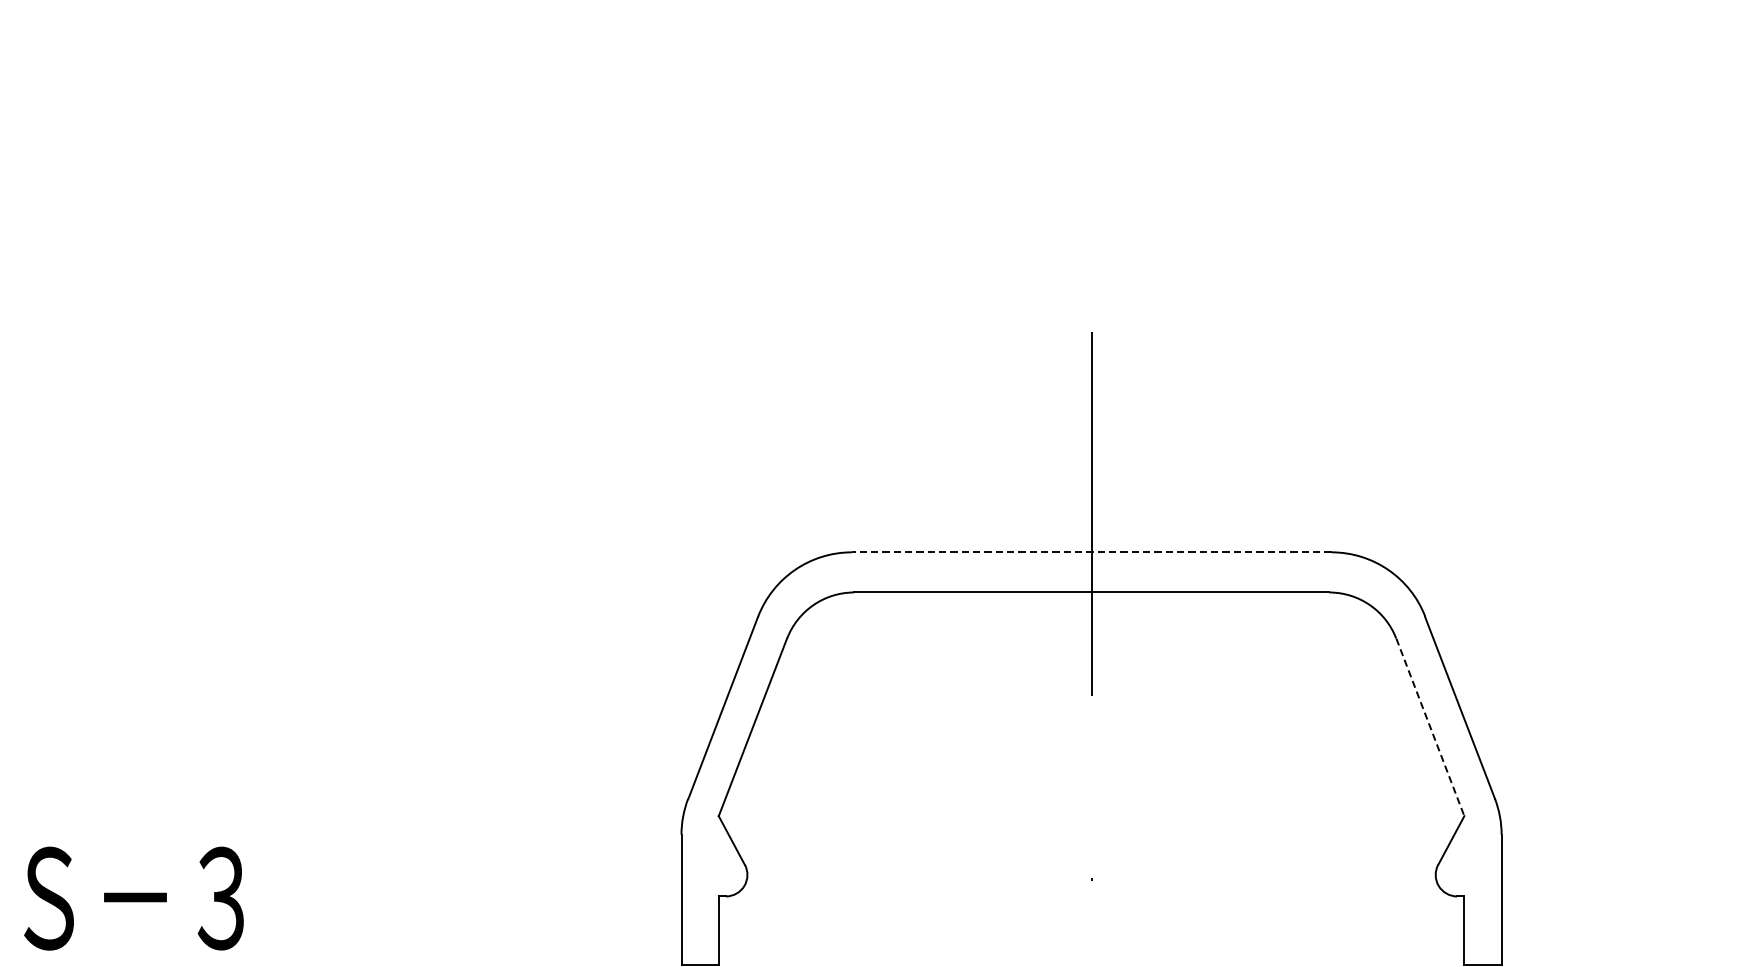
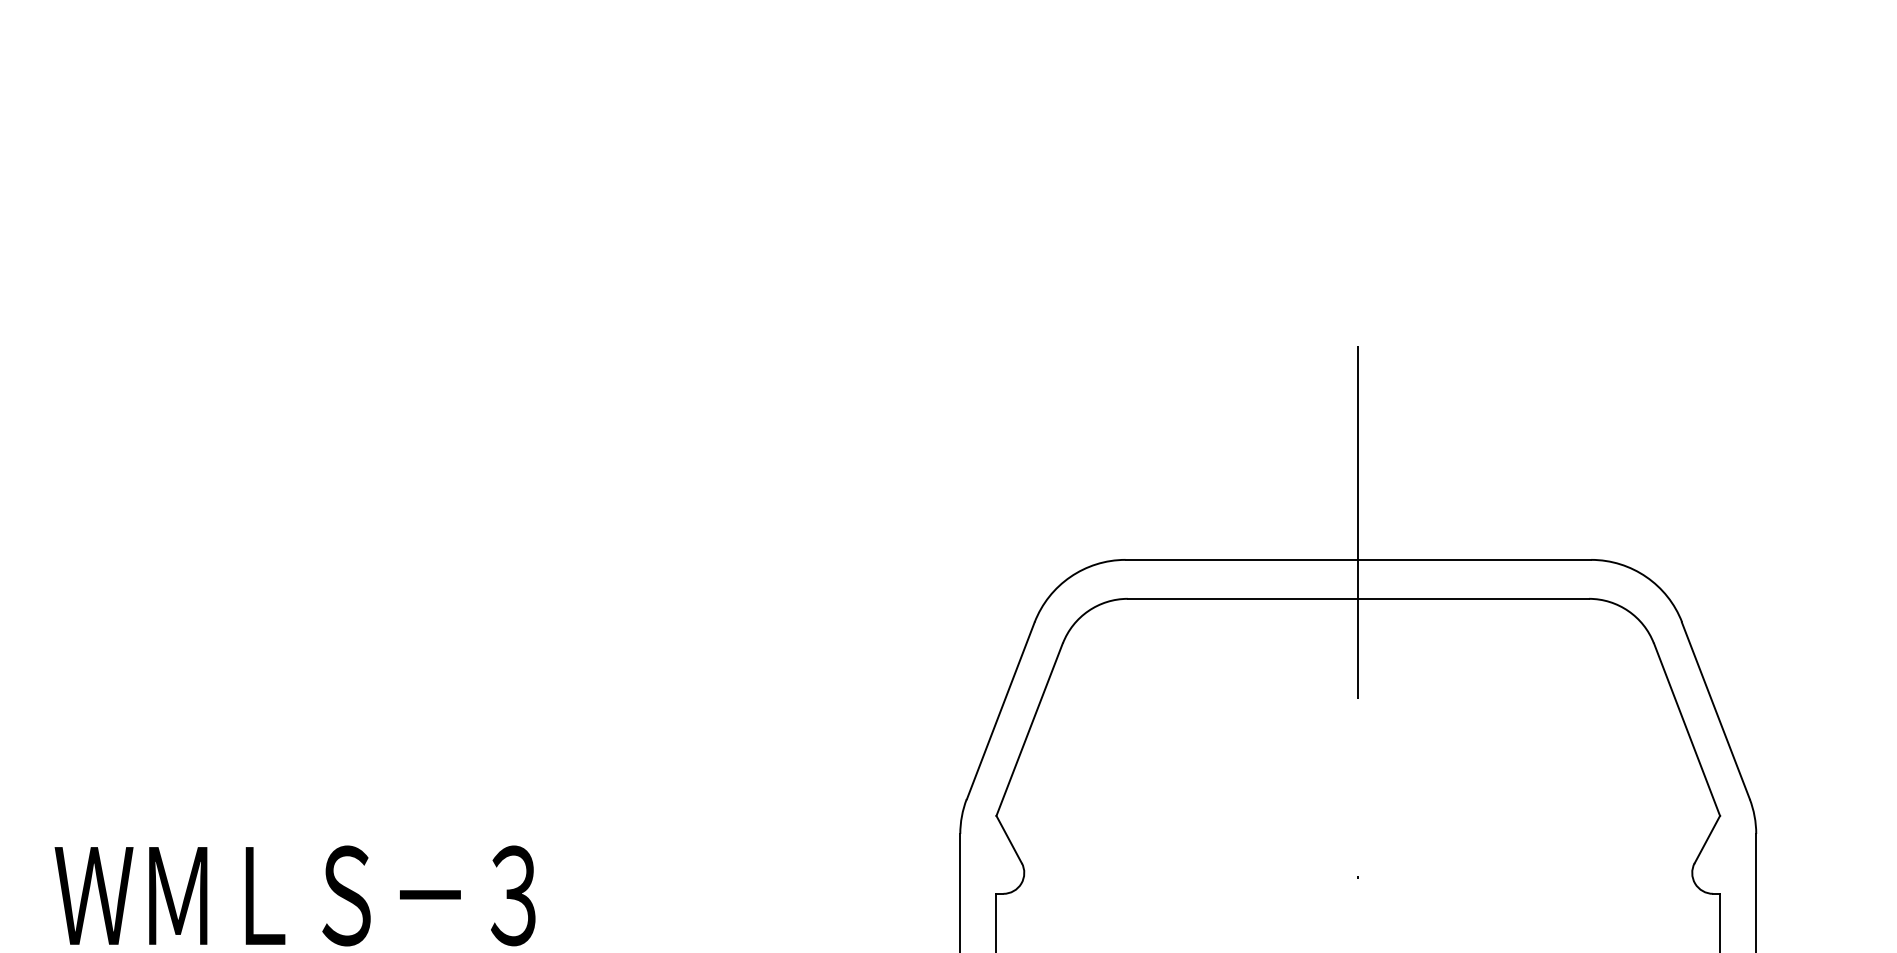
line: (1091, 551) -> (1358, 559), dashed -> solid
line: (1430, 728) -> (1687, 730), dashed -> solid

